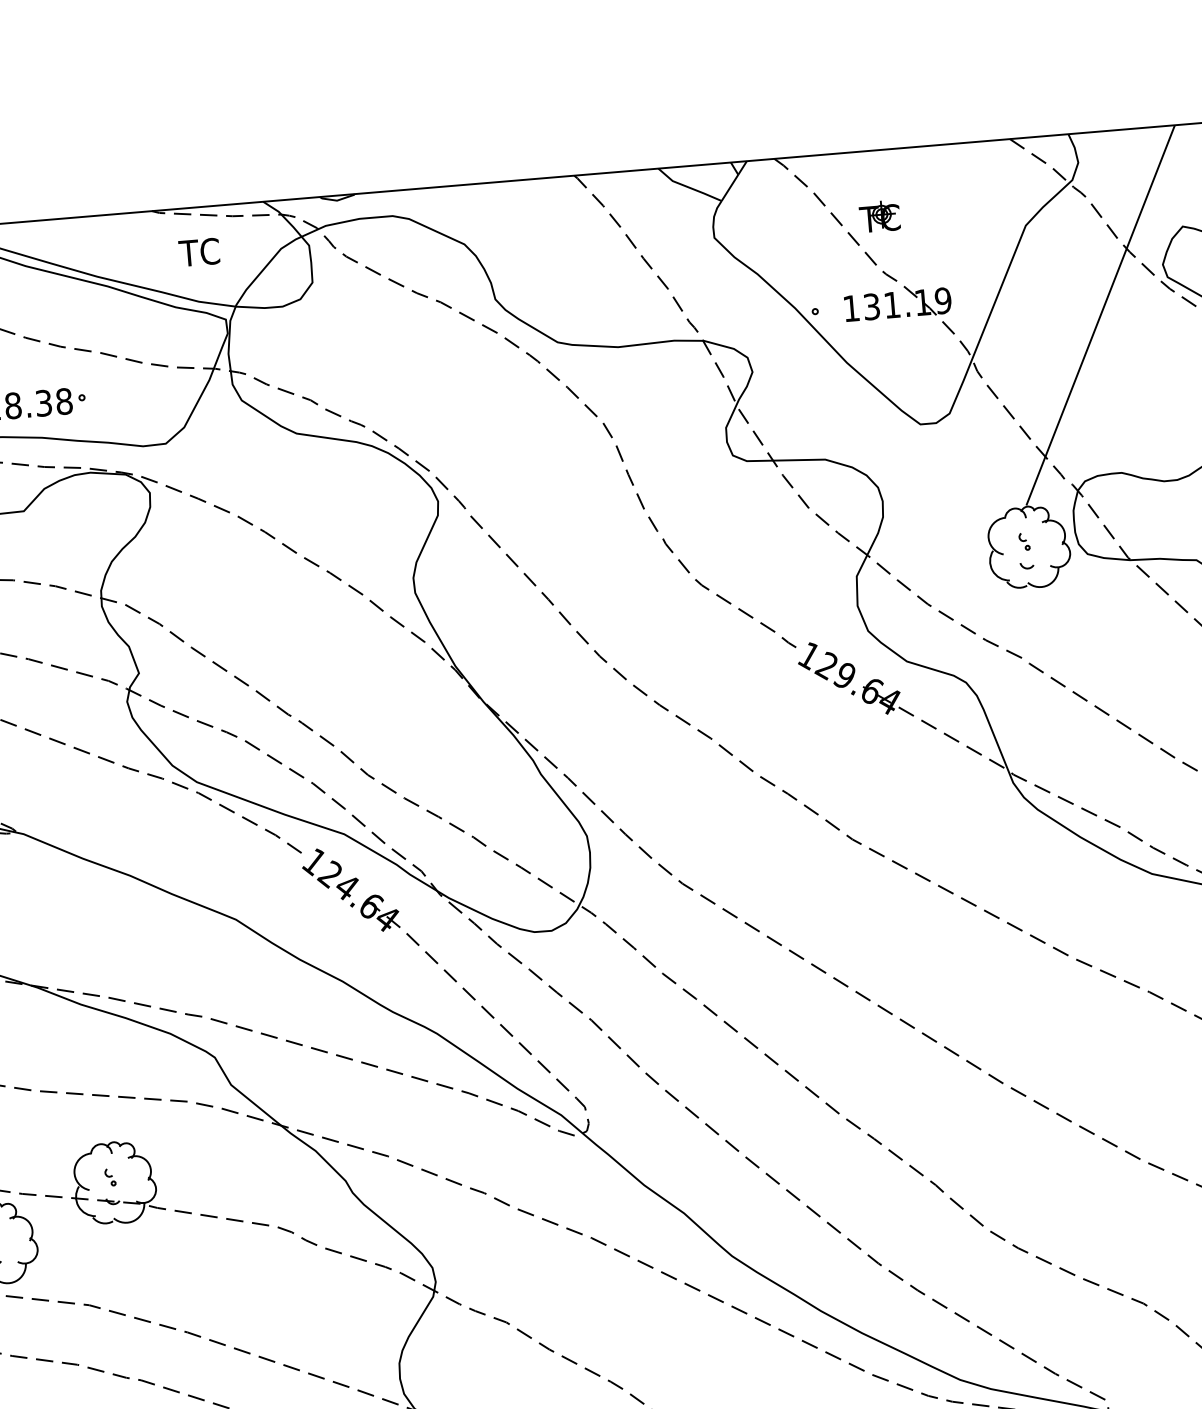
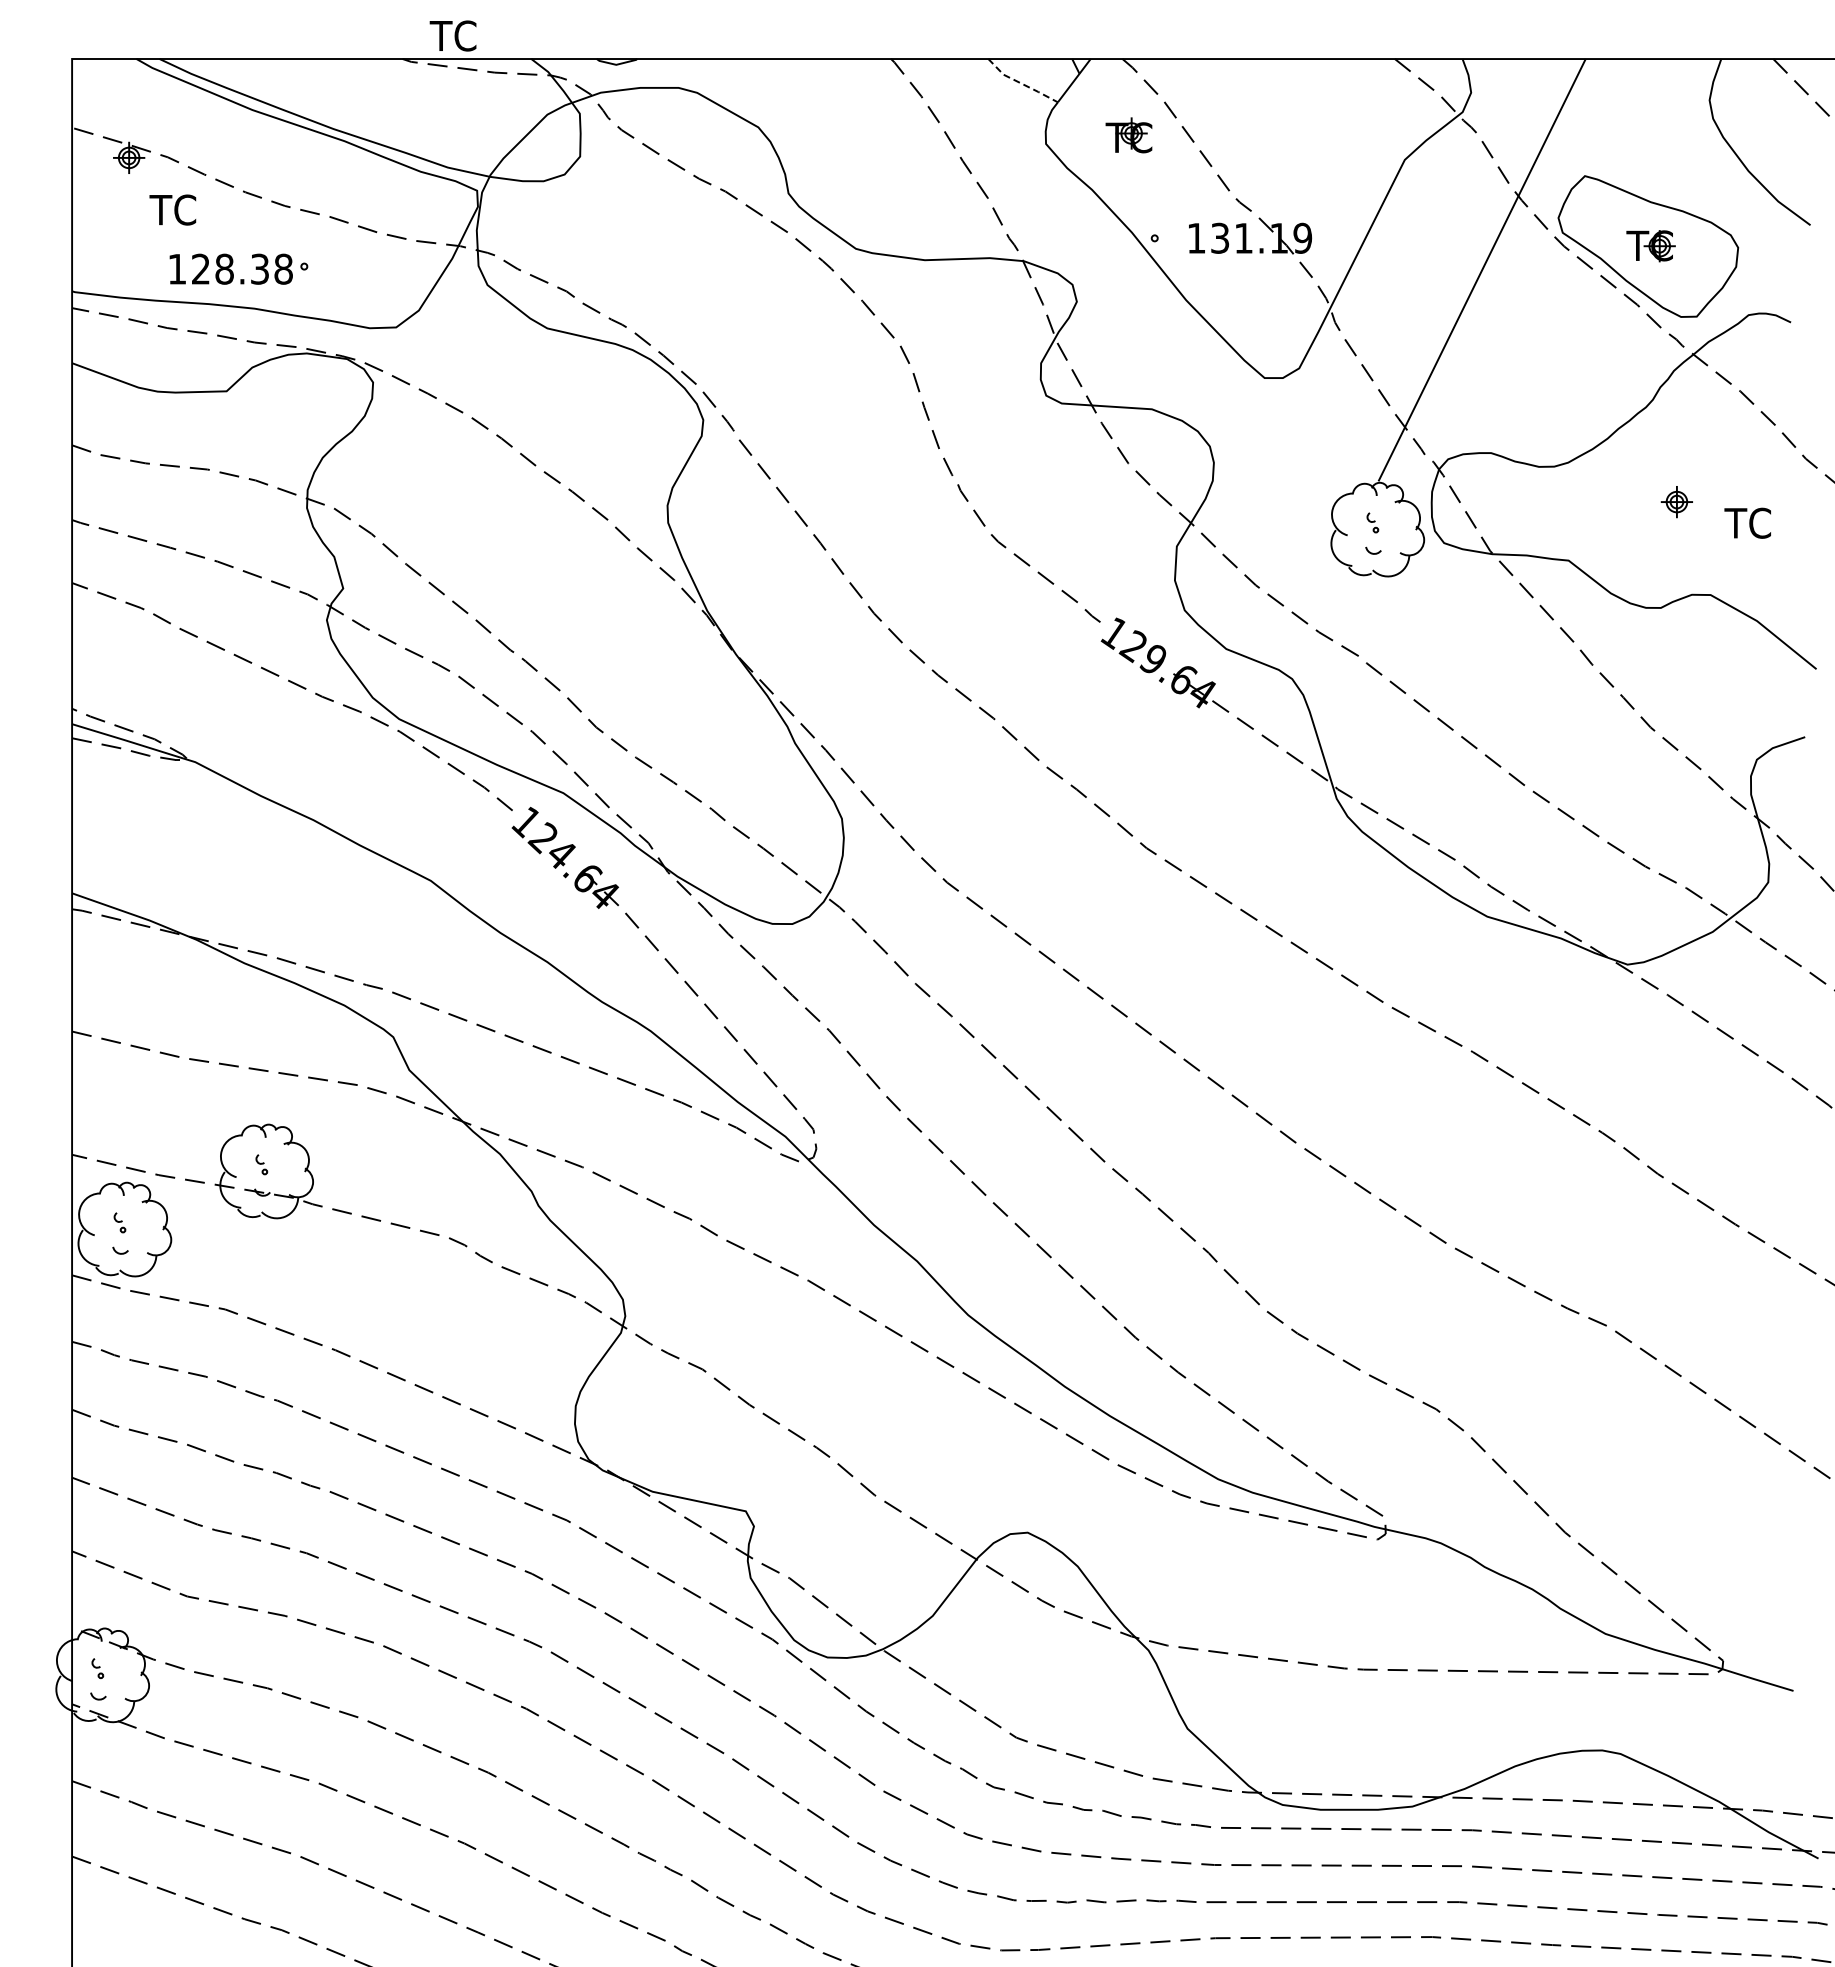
line: (688, 187) -> (1021, 83), solid -> dashed
part: (879, 216) -> (1128, 135), moved
text: (198, 252) -> (452, 35), moved

